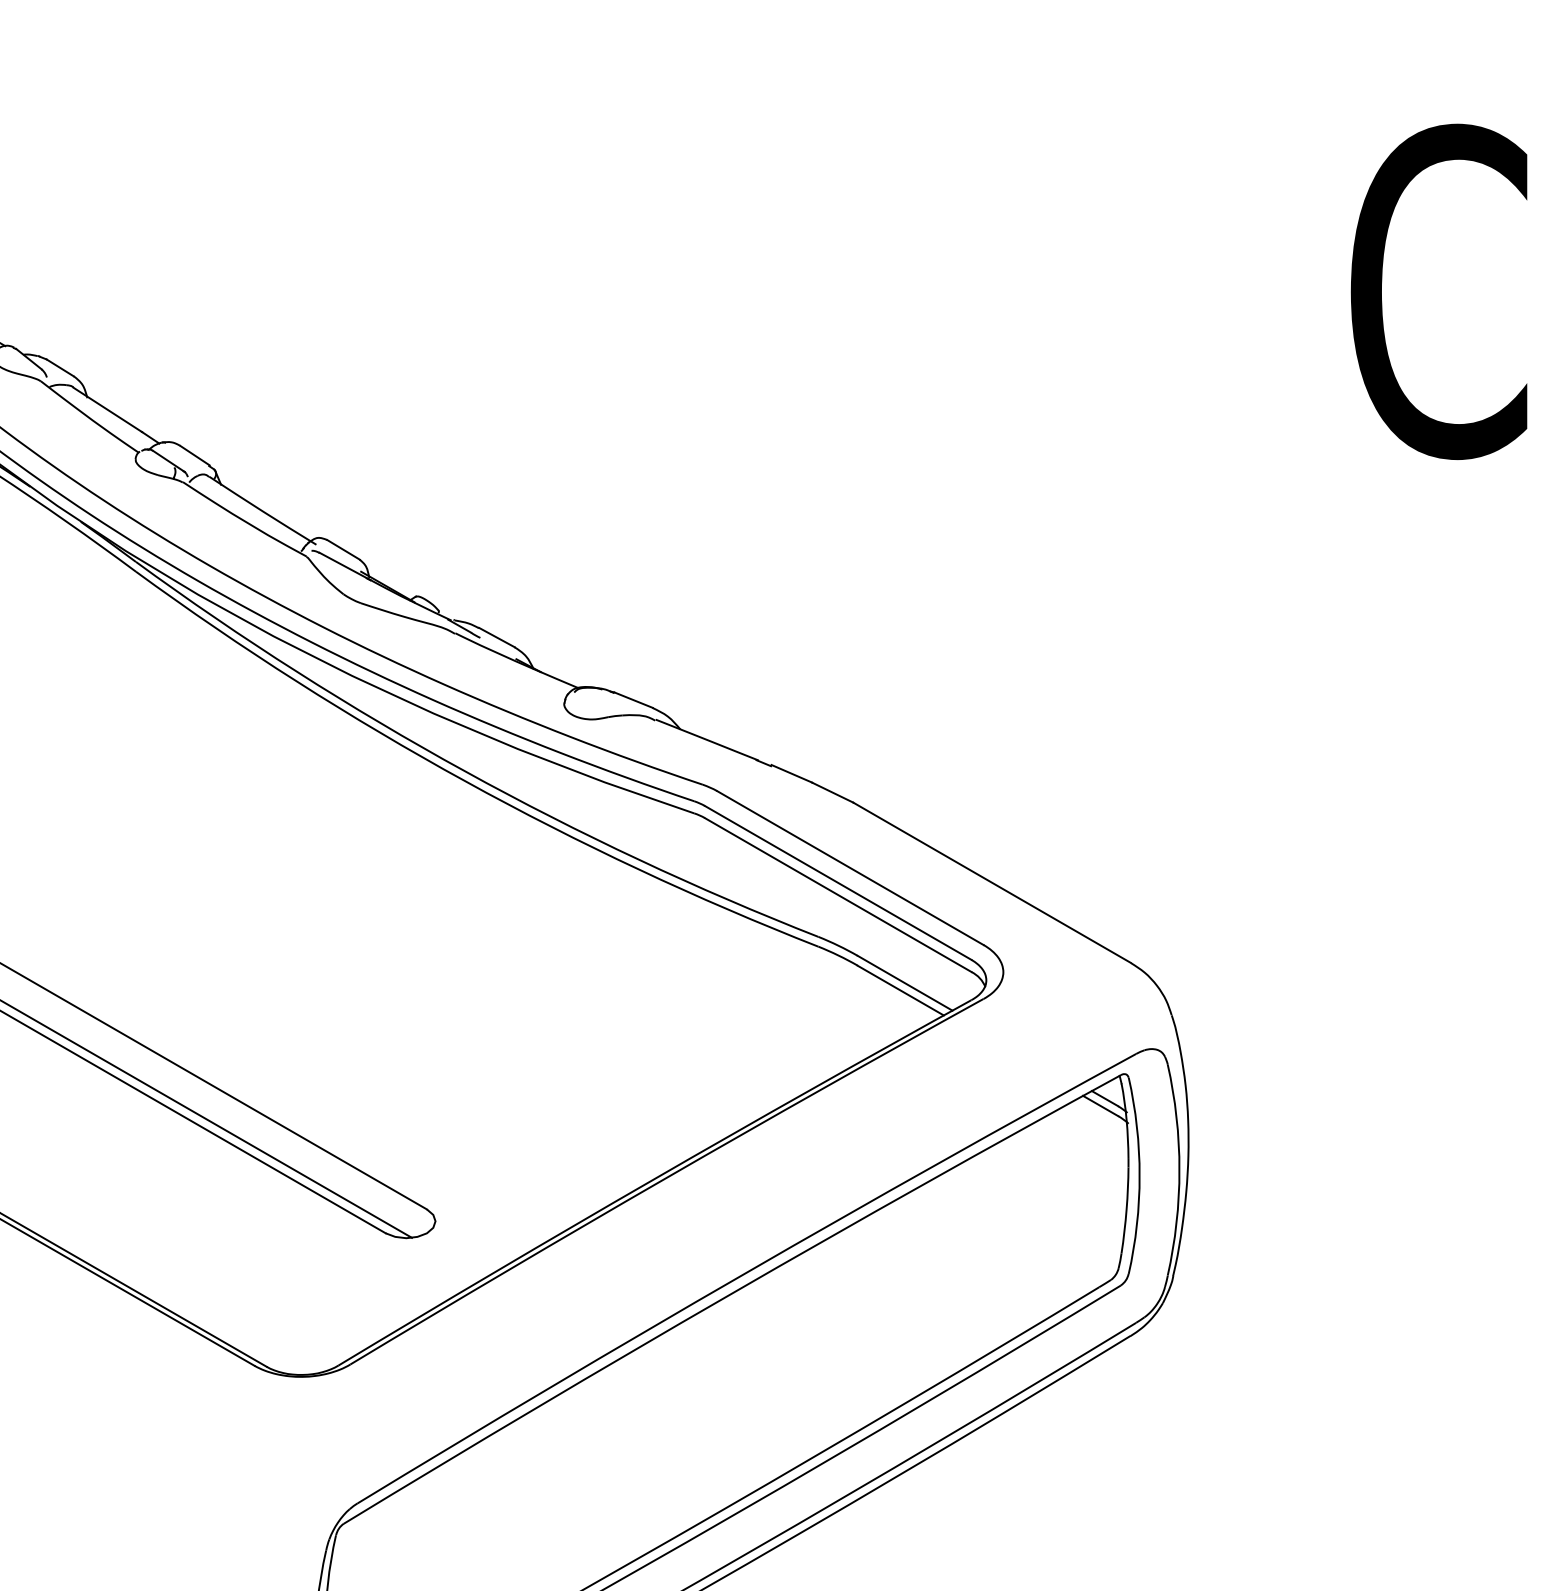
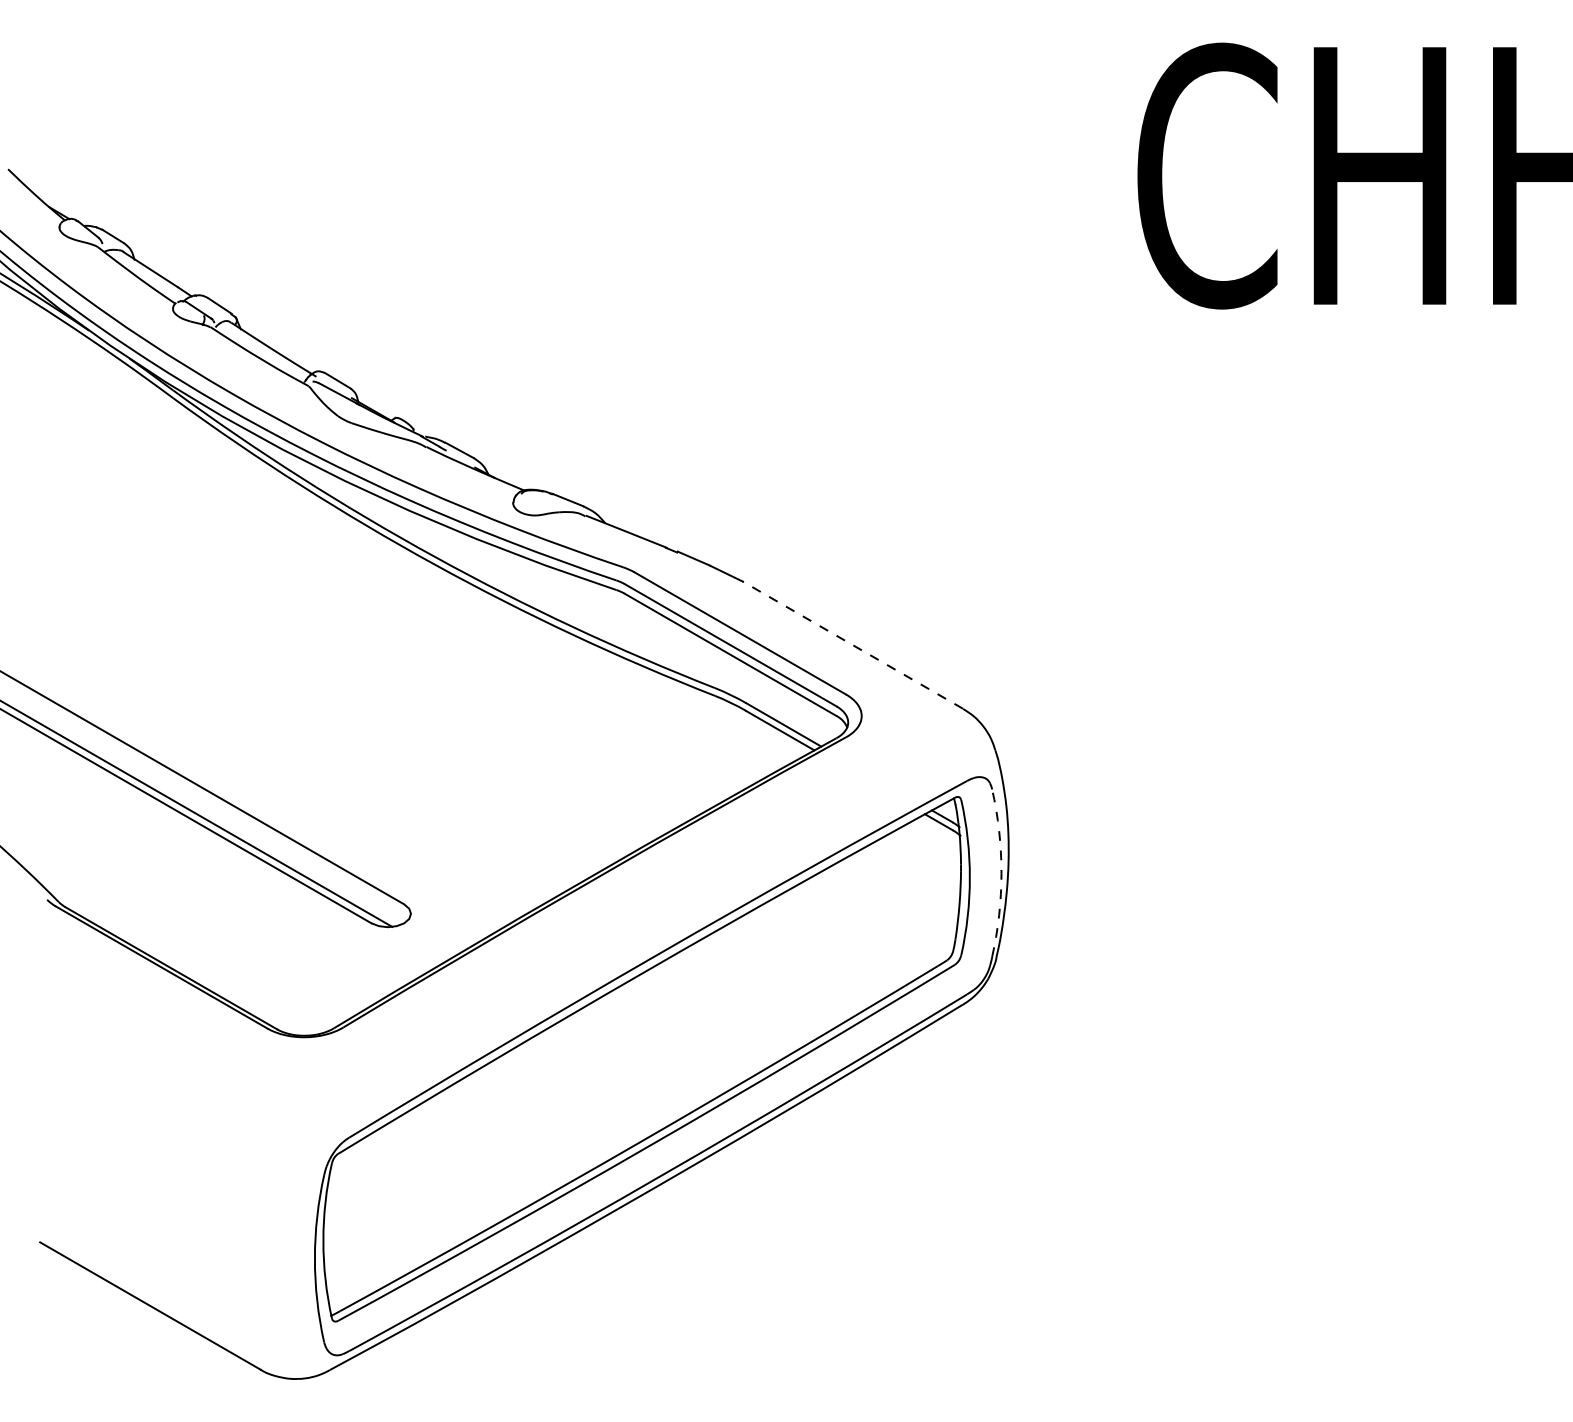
line: (991, 882) -> (852, 644), solid -> dashed
arc: (1179, 1170) -> (1001, 873), solid -> dashed

